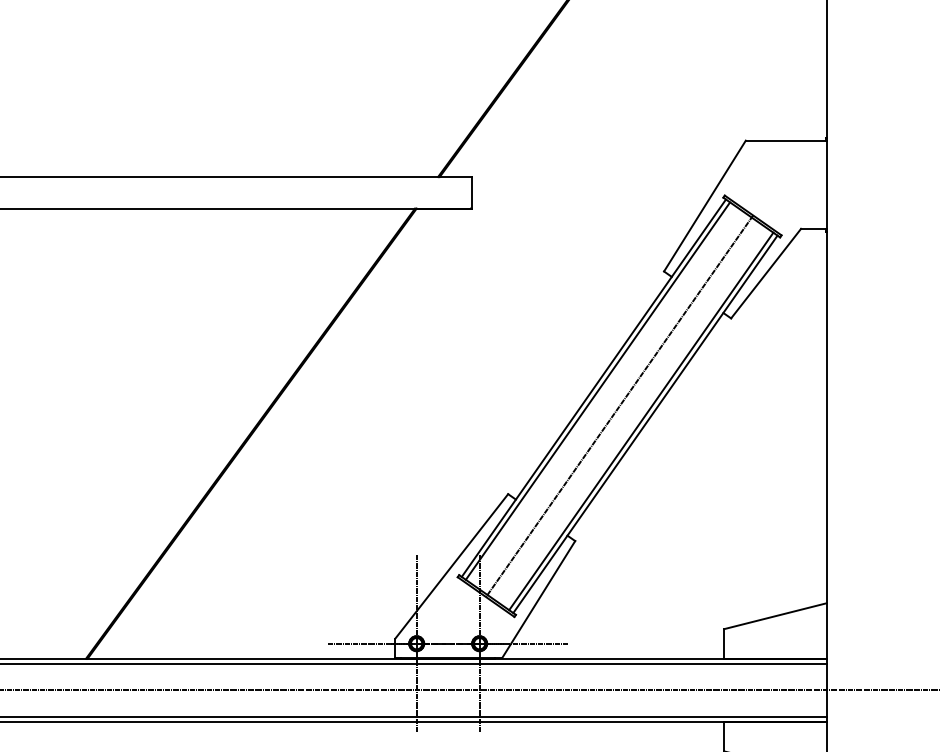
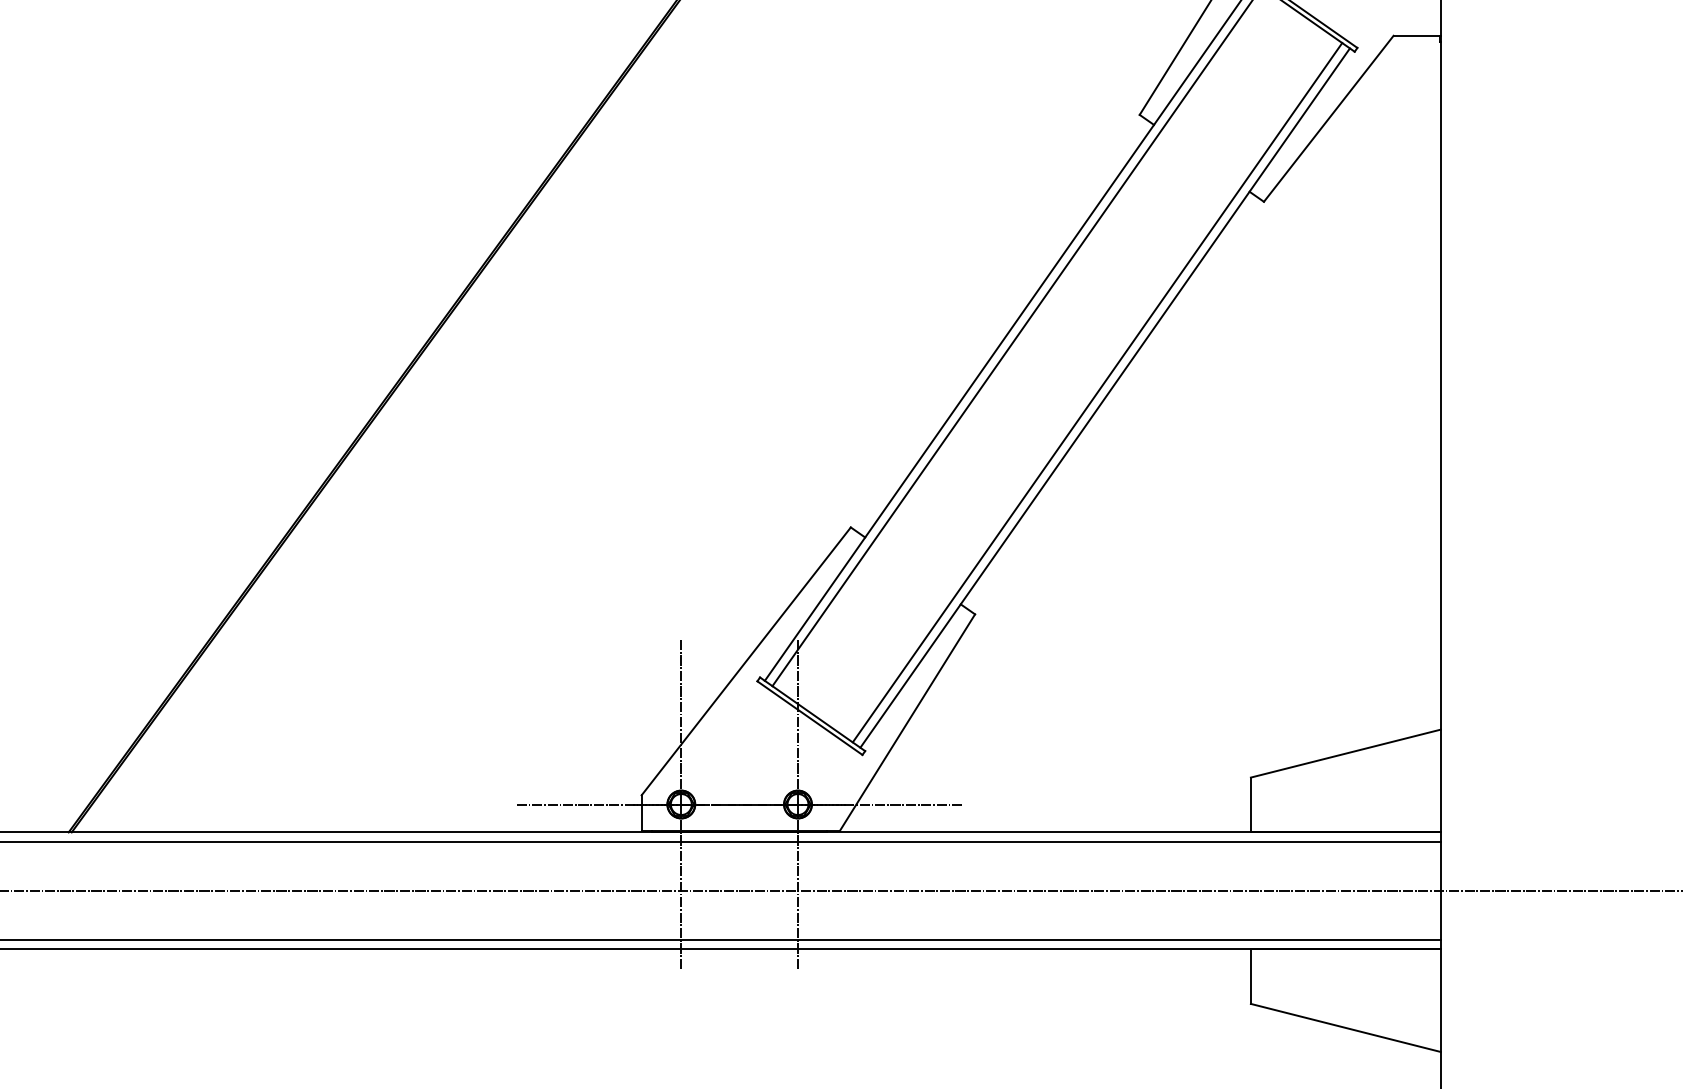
line: (619, 406) -> (1057, 365), removed

